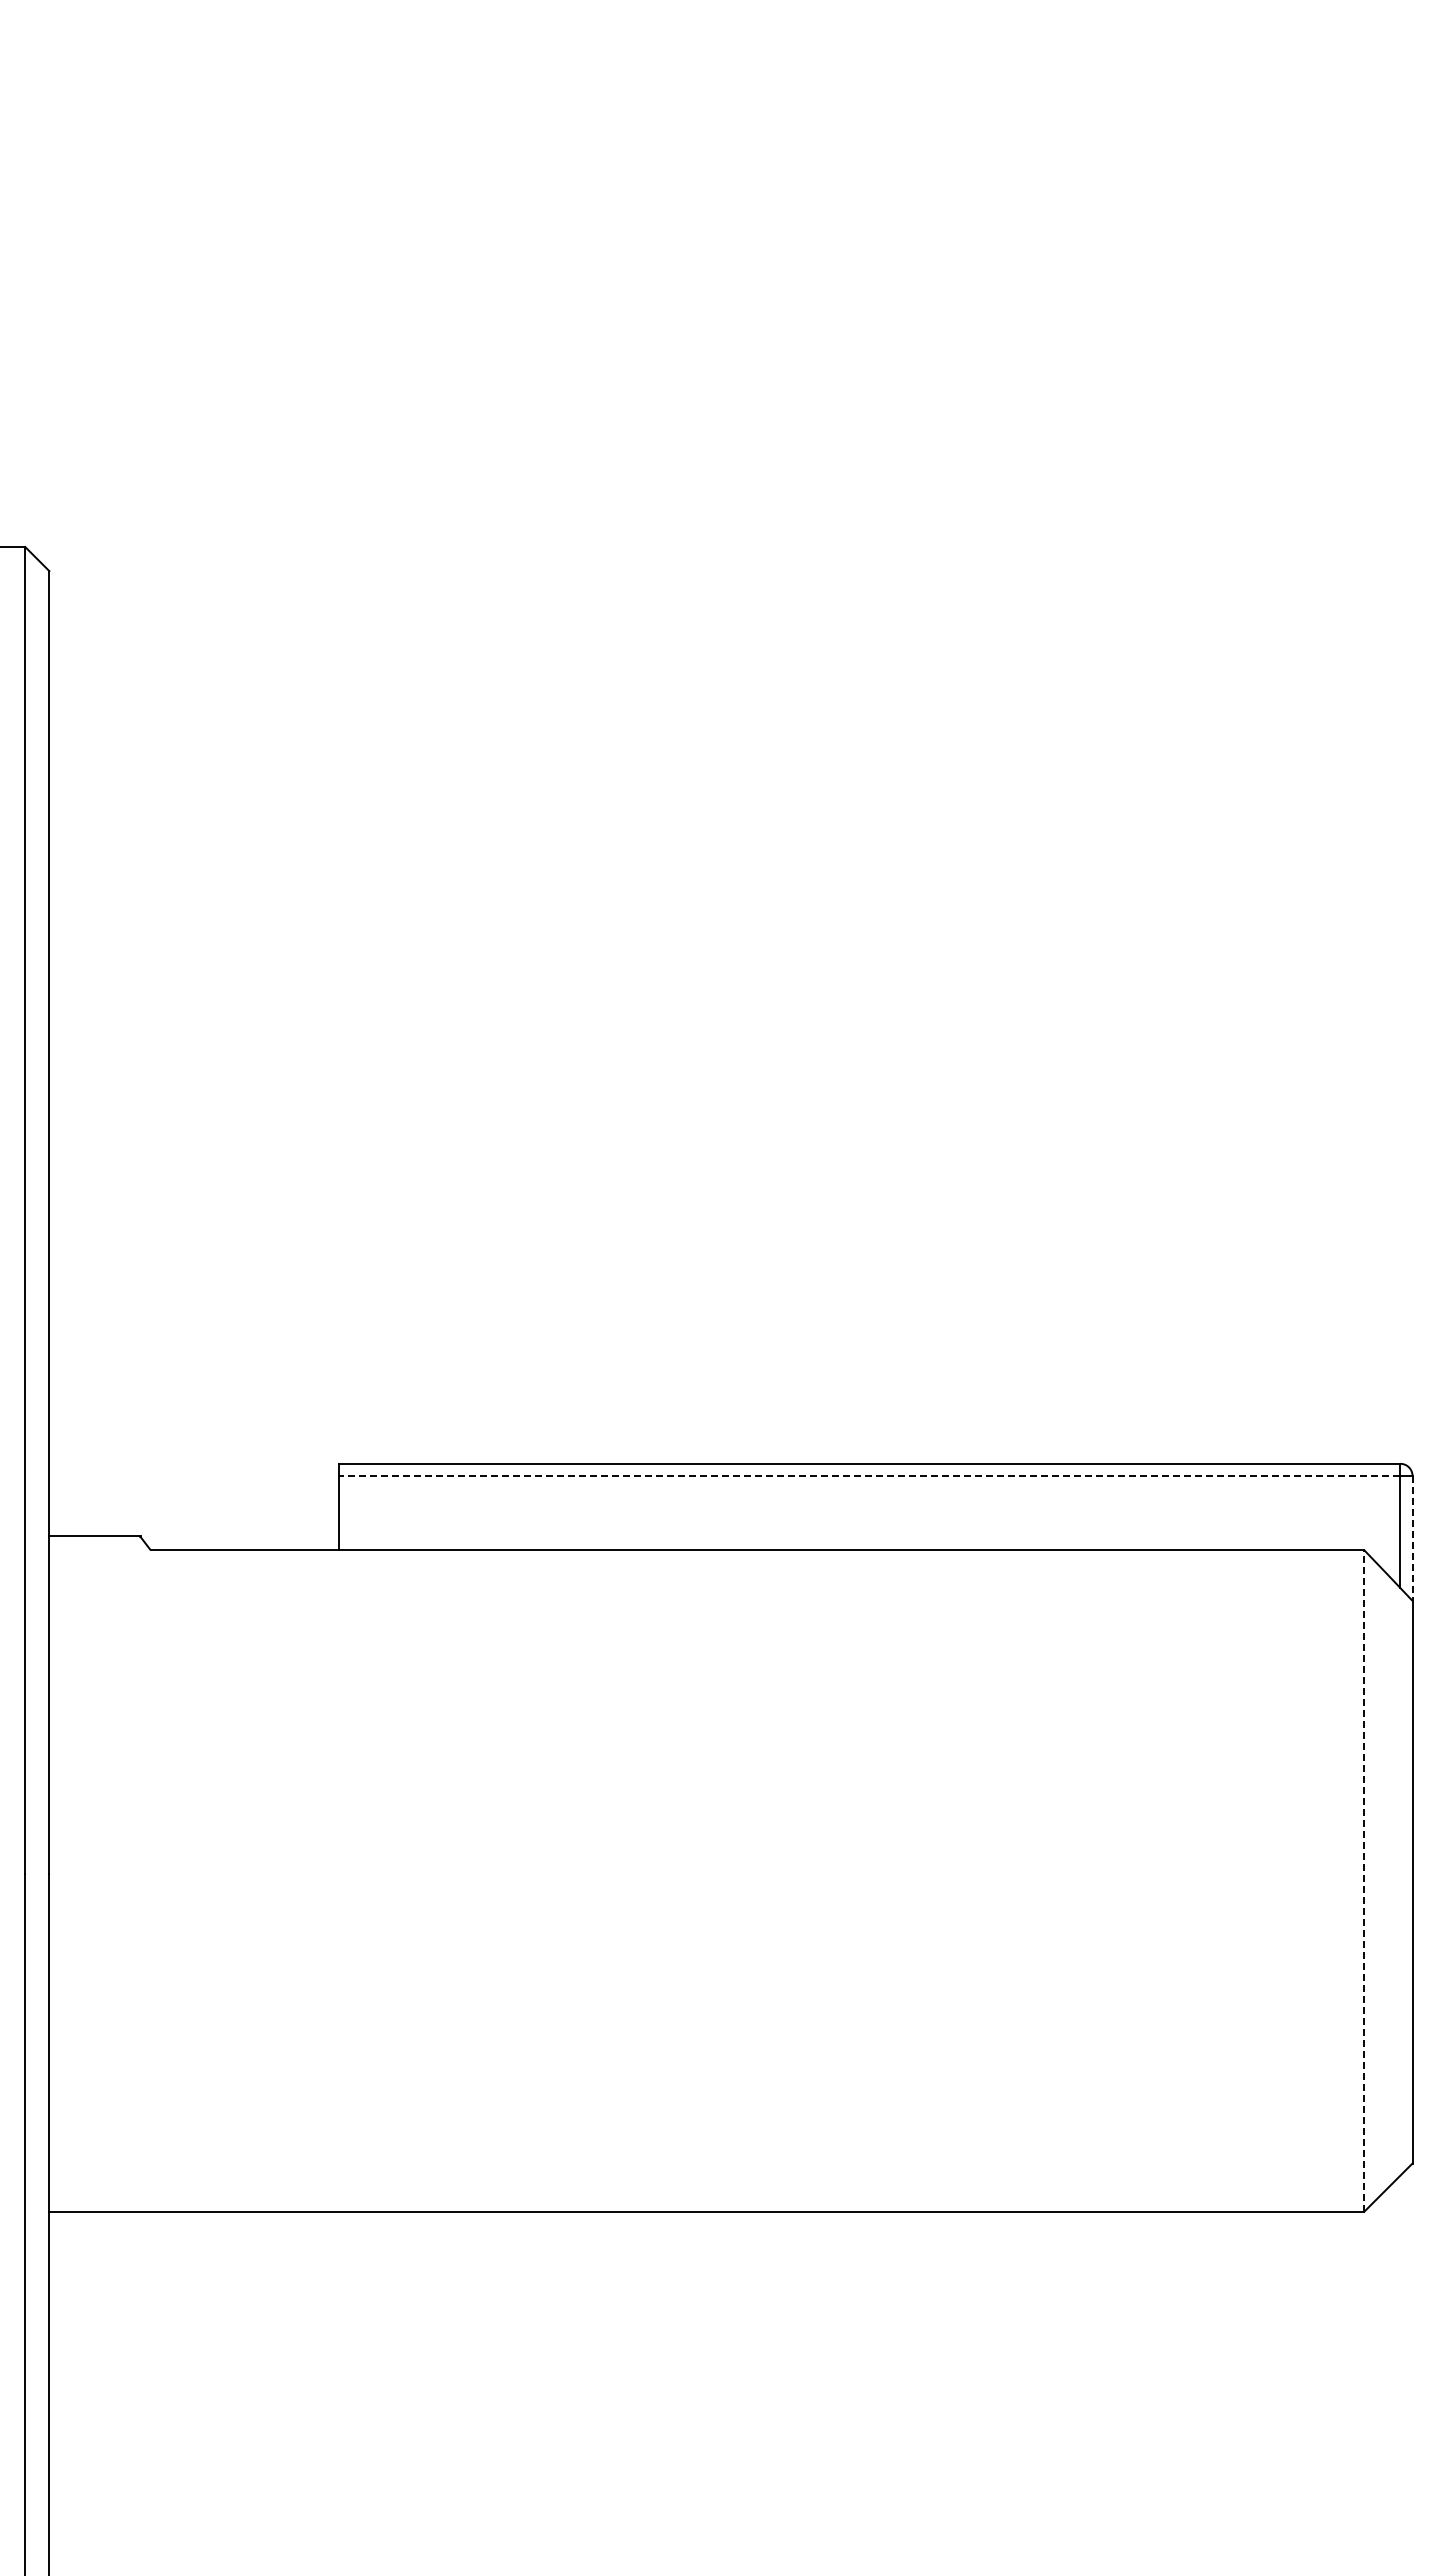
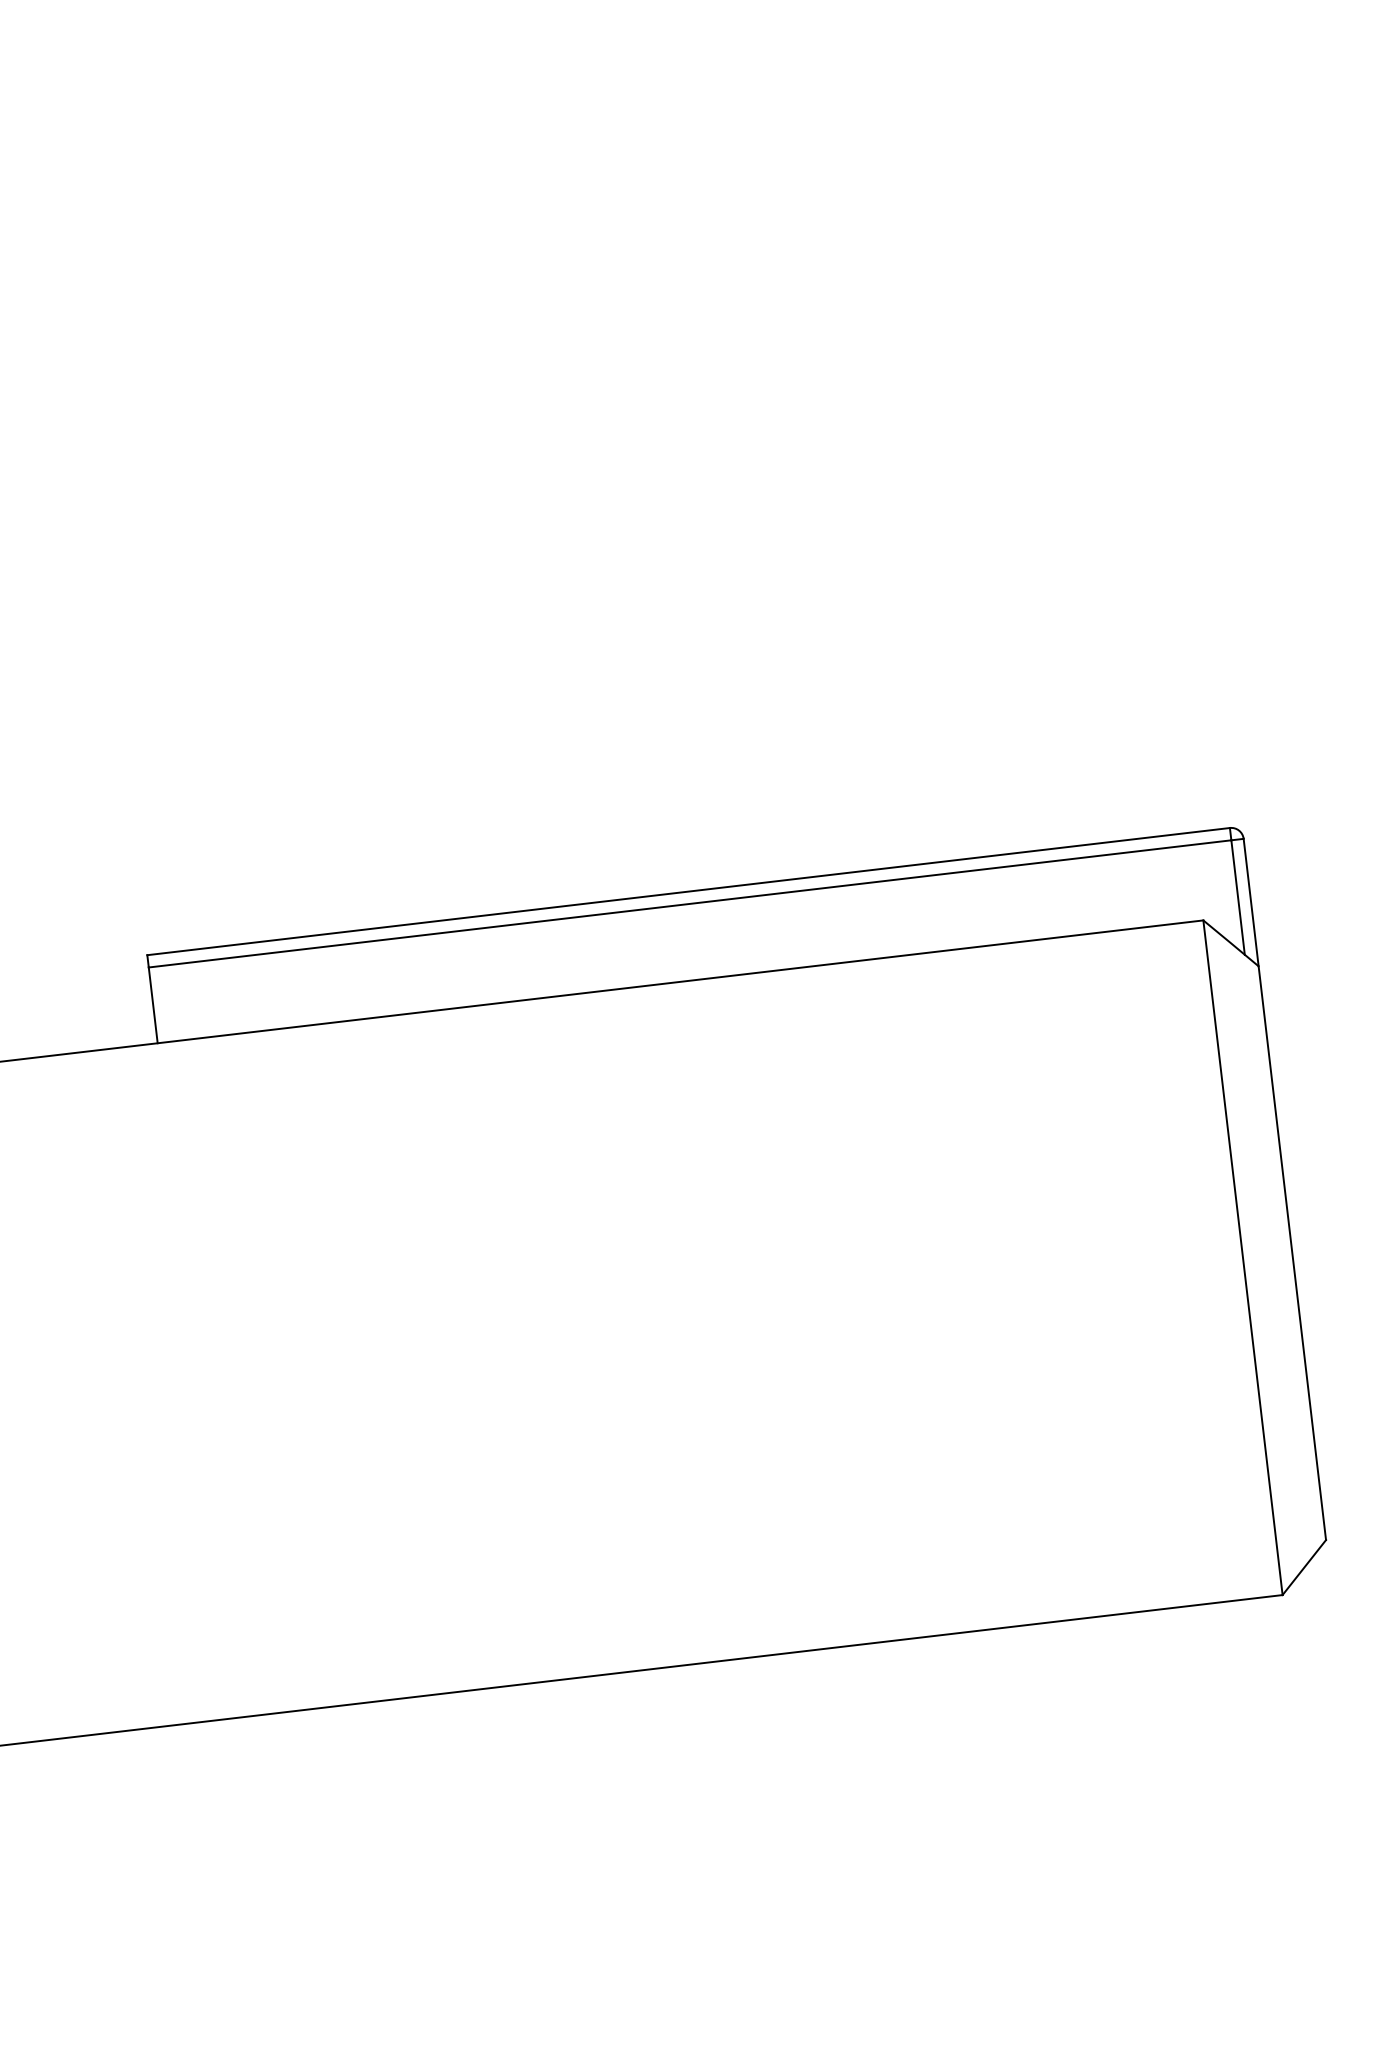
line: (869, 1475) -> (689, 903), dashed -> solid
line: (1412, 1538) -> (1251, 902), dashed -> solid
line: (1364, 1880) -> (1243, 1257), dashed -> solid

